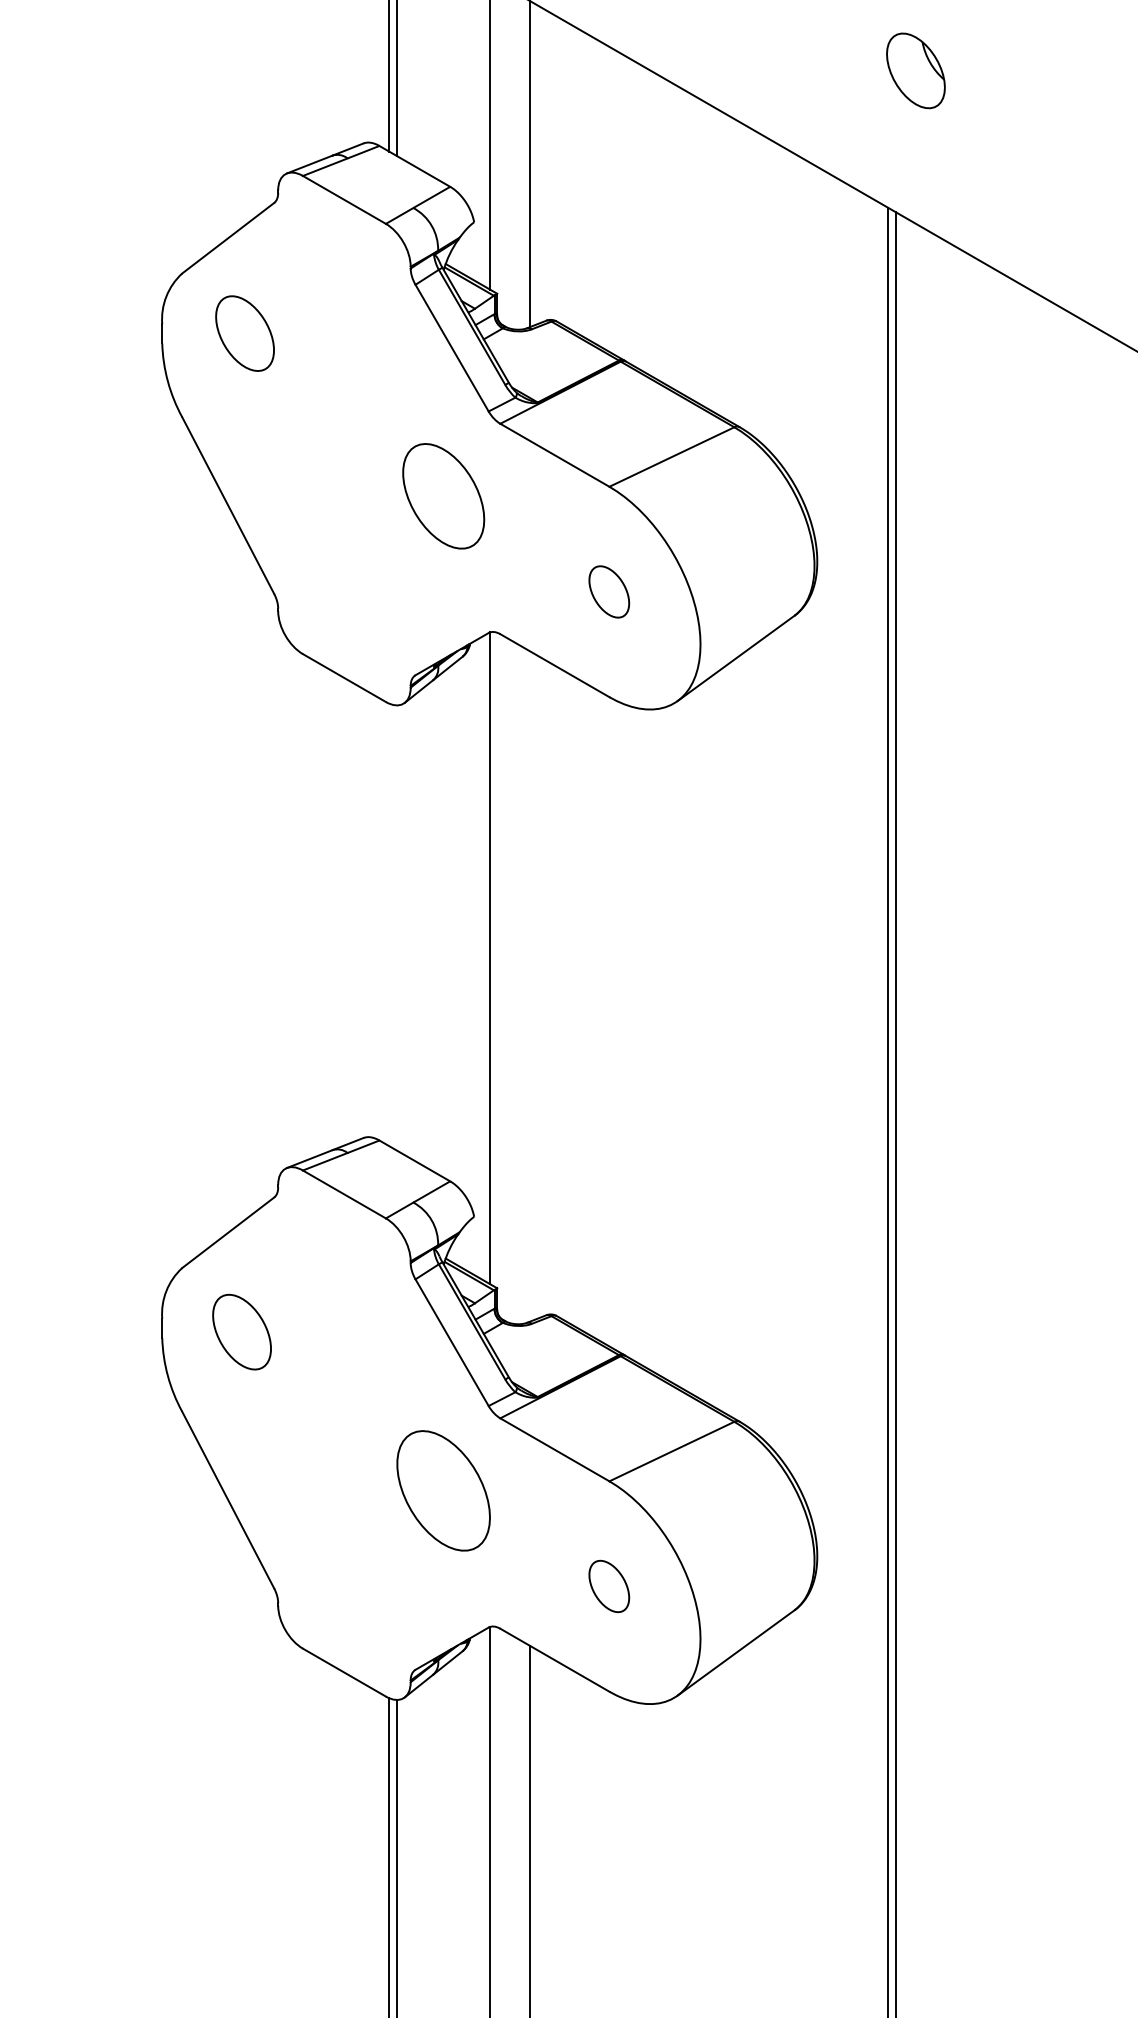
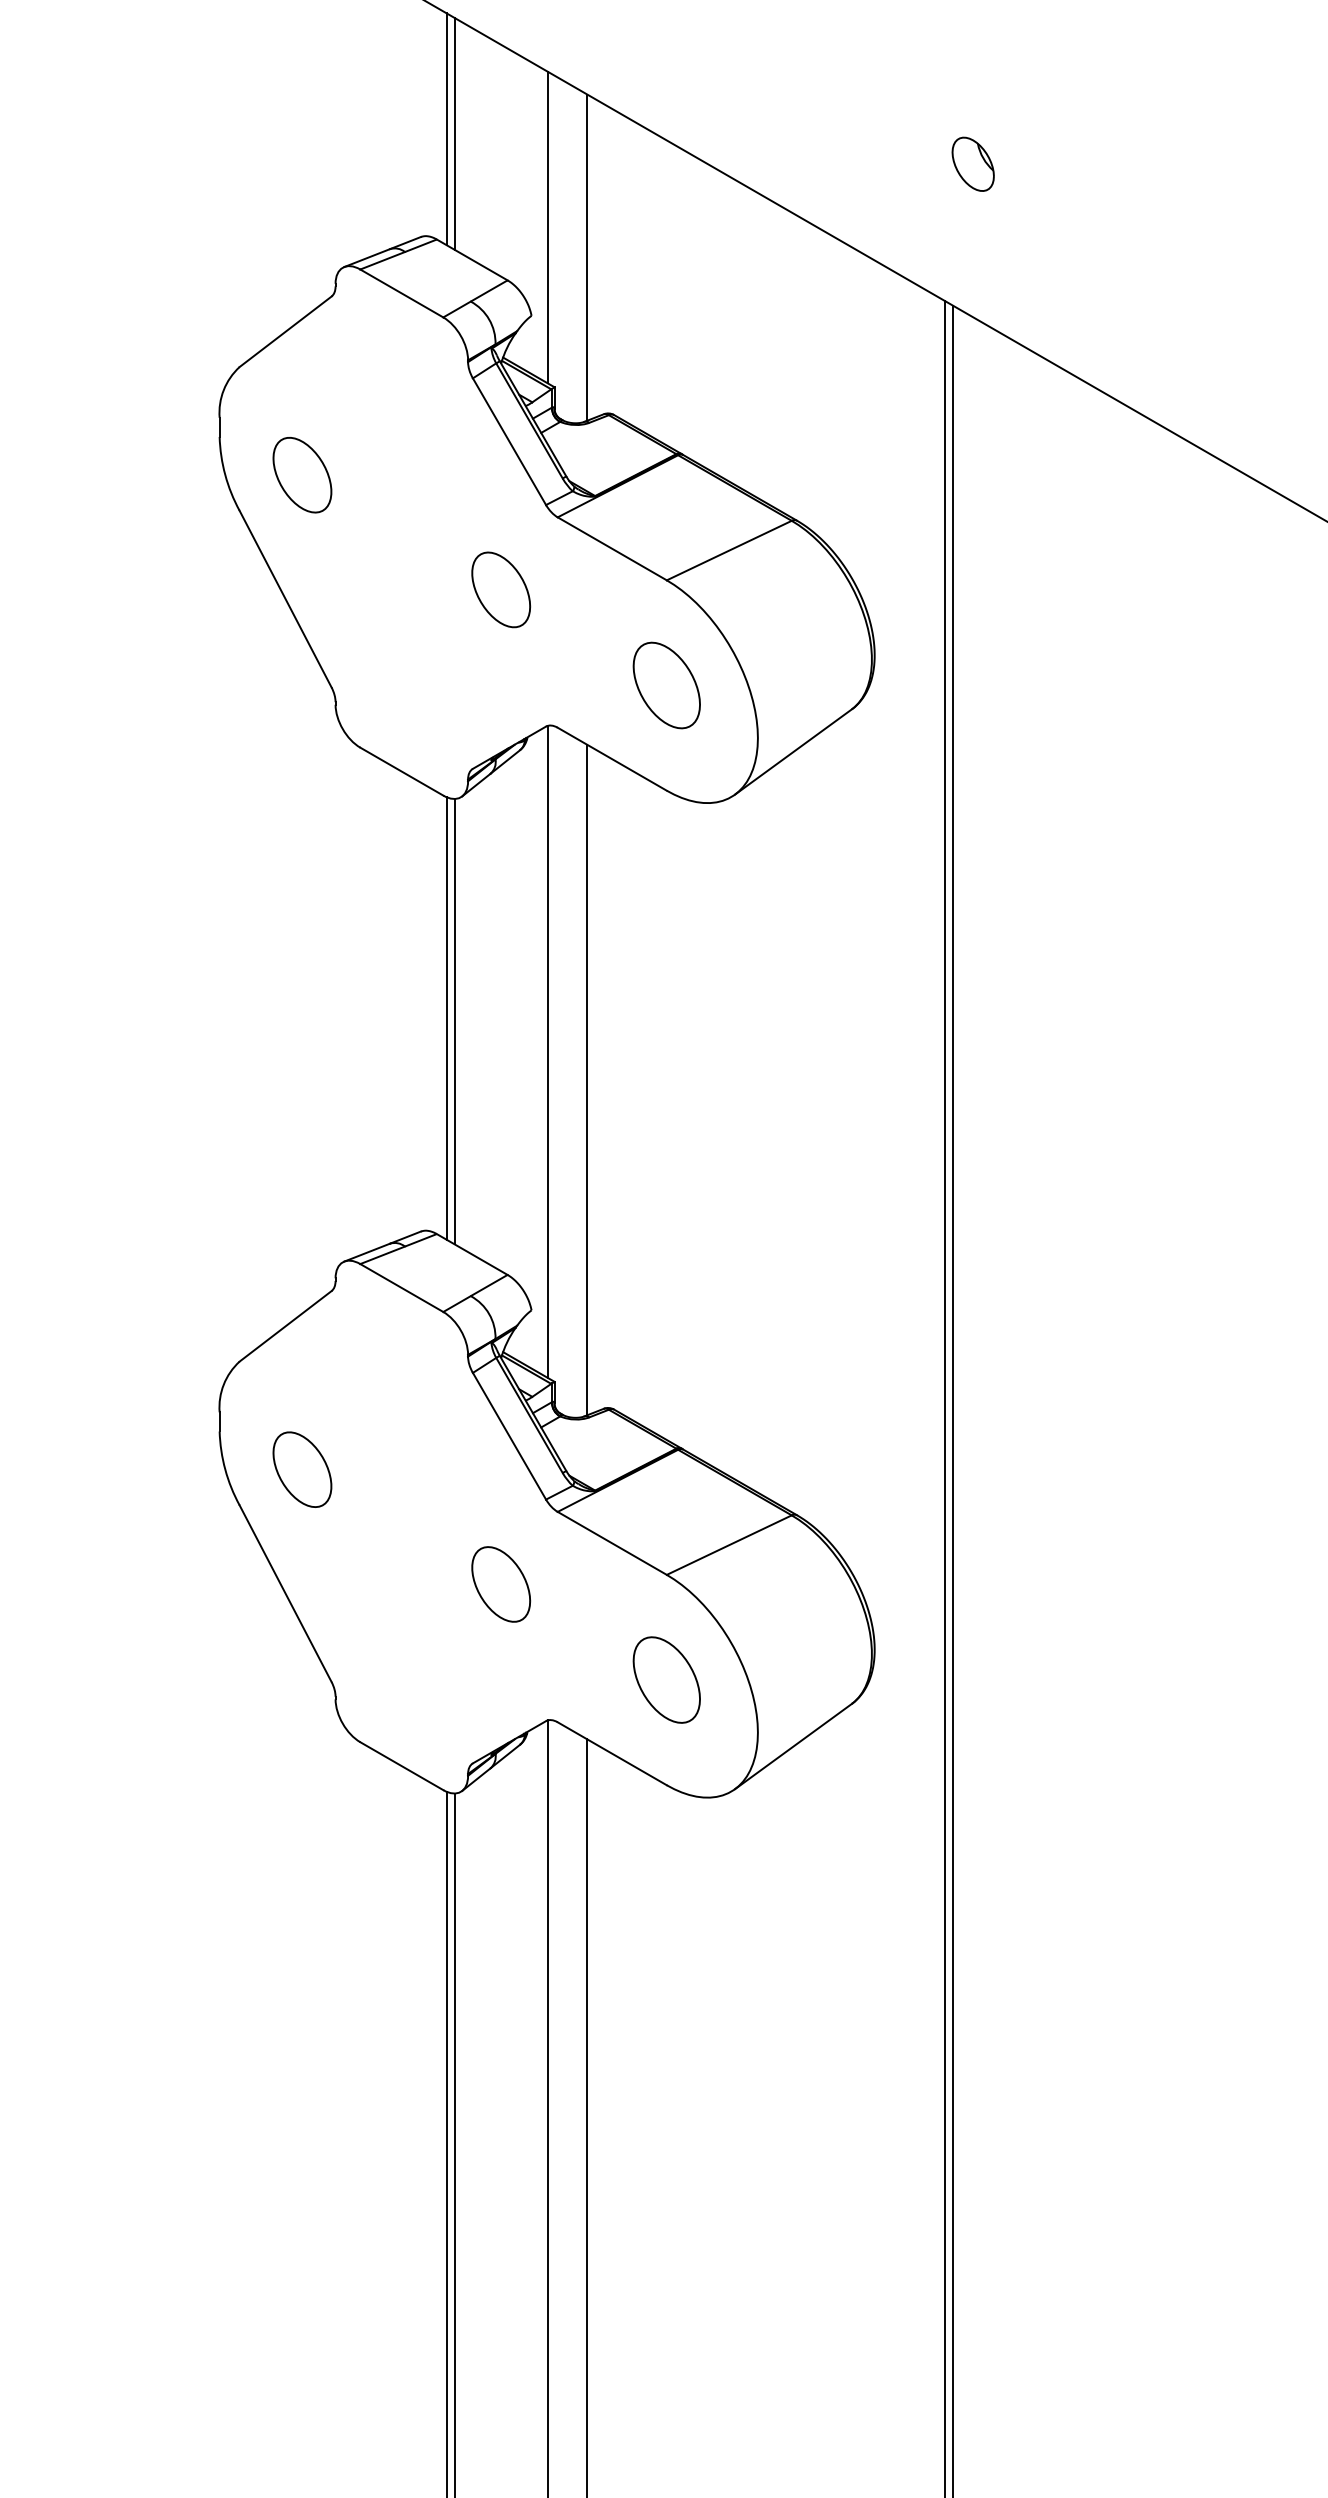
part: (915, 69) -> (972, 163), size x0.71
part: (245, 333) -> (302, 475), moved
part: (444, 495) -> (501, 589), size x0.71
part: (609, 591) -> (666, 685), size x1.67
line: (389, 924) -> (446, 1018), added
line: (397, 927) -> (454, 1021), added
line: (530, 985) -> (587, 1079), added
part: (242, 1331) -> (302, 1469), moved
part: (444, 1490) -> (501, 1584), size x0.62
part: (609, 1585) -> (666, 1679), size x1.67

